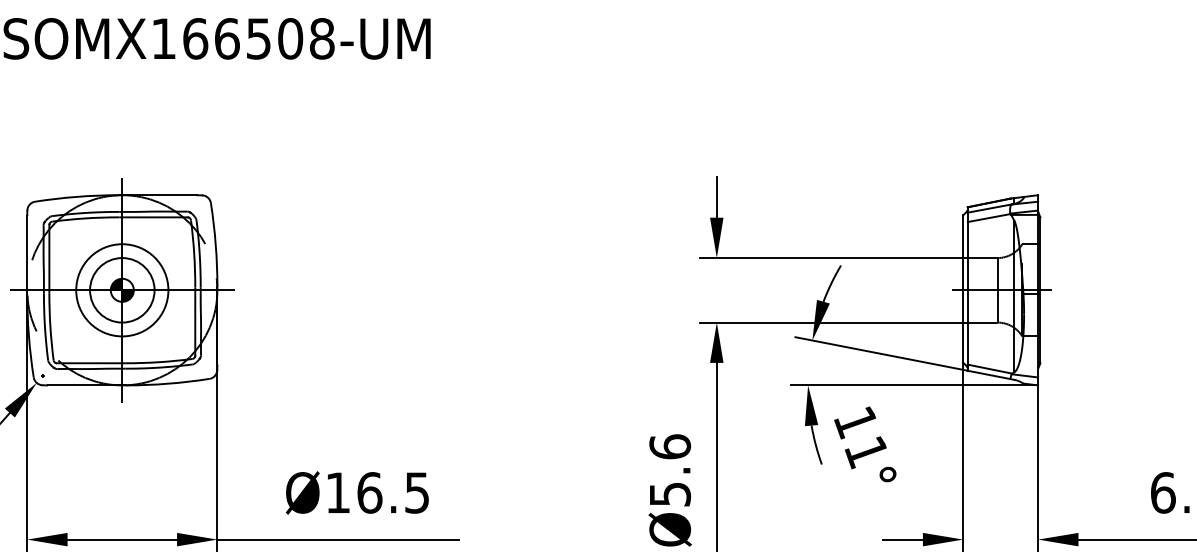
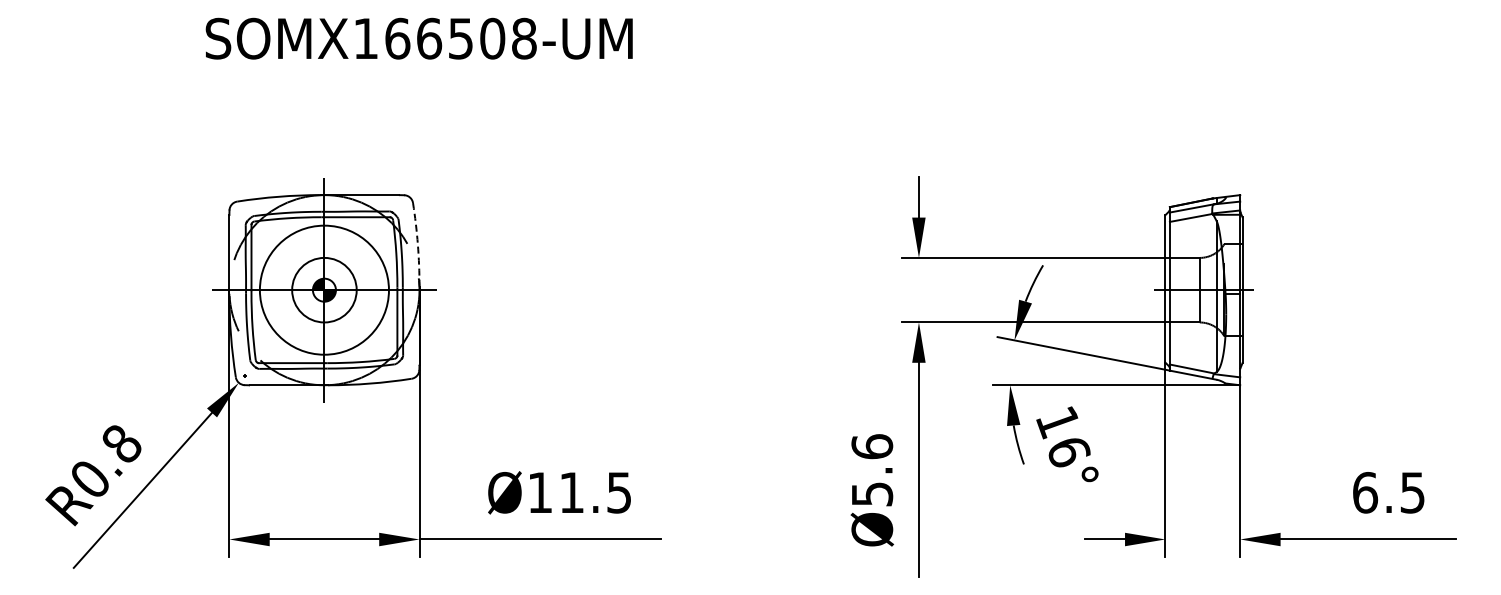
arc: (215, 244) -> (417, 244), solid -> dashed
circle: (122, 290) -> (324, 290), size x1.4
text: (866, 452) -> (1068, 452), 11° -> 16°
text: (369, 492) -> (571, 492), Ø16.5 -> Ø11.5

